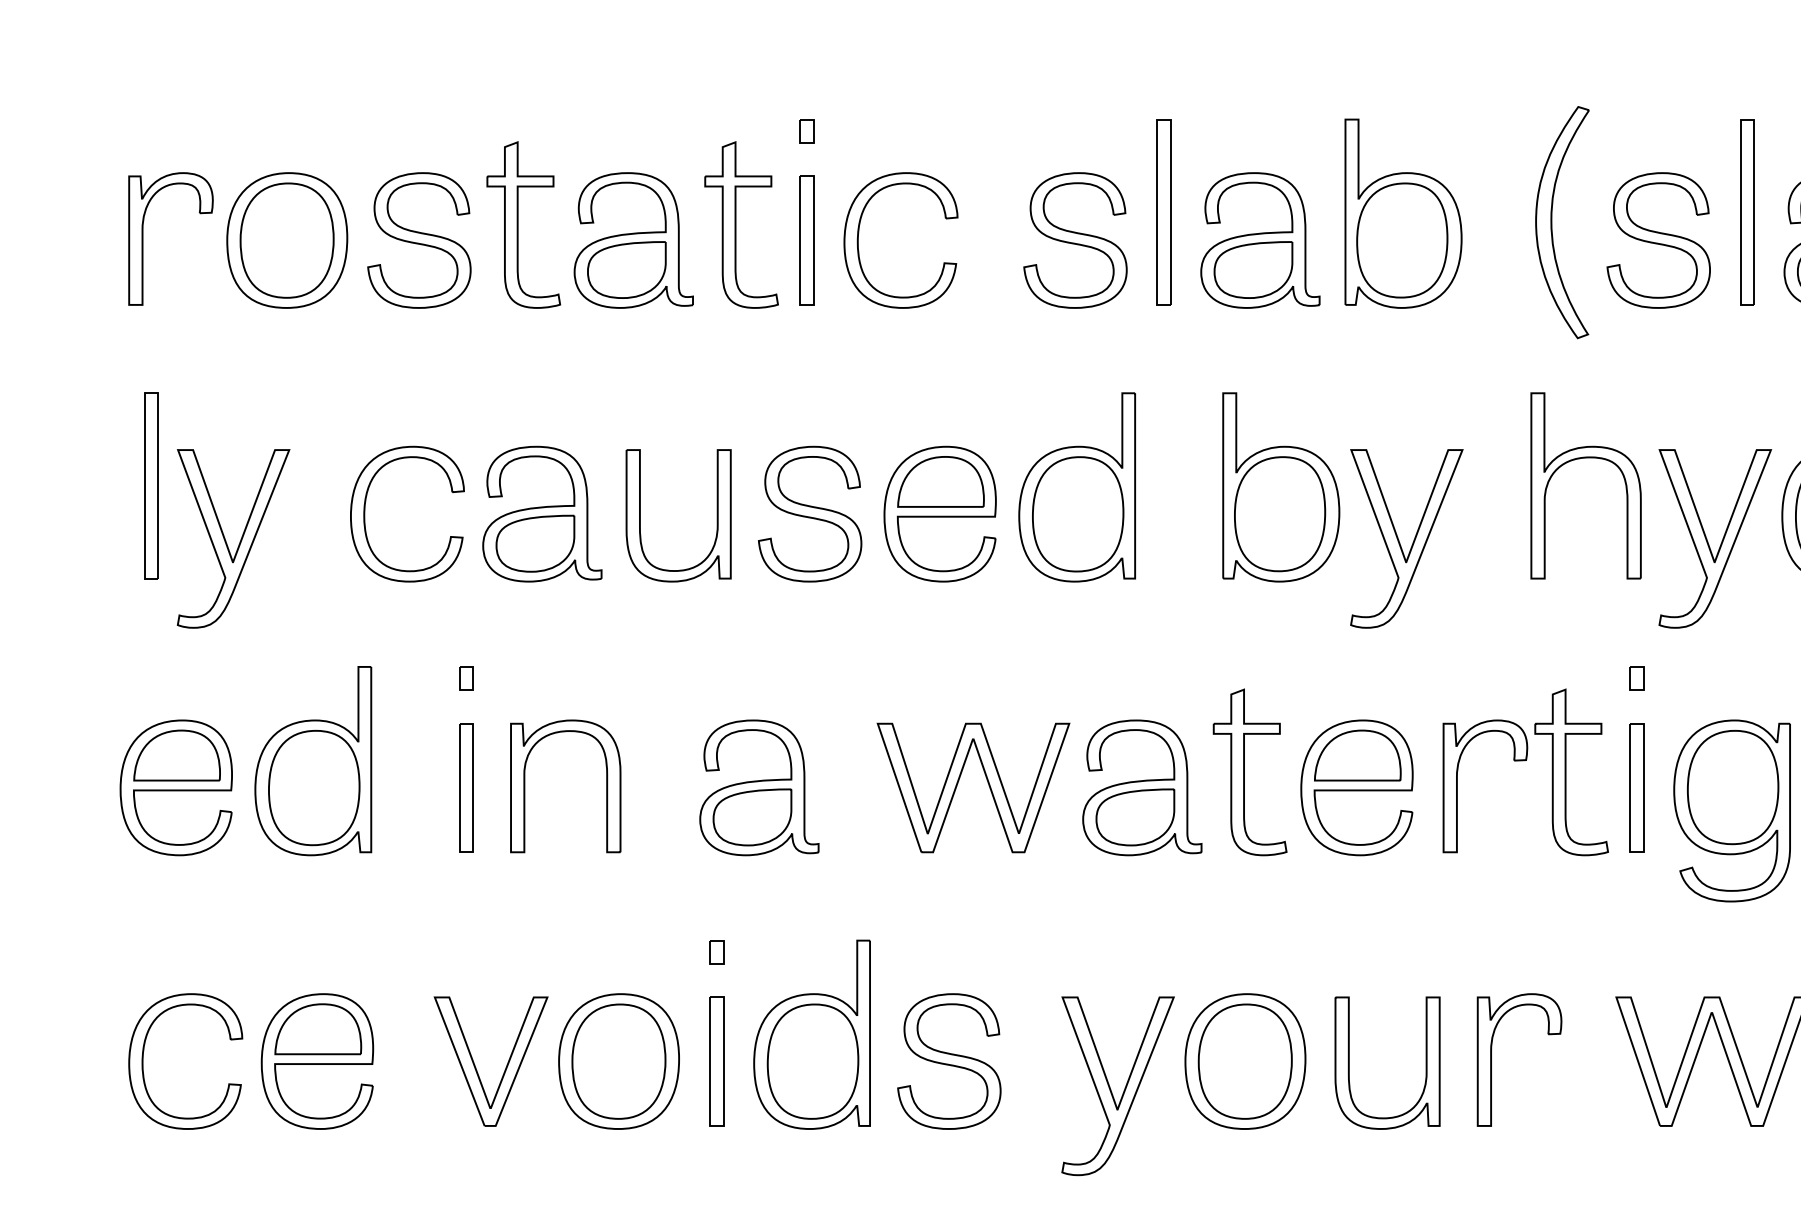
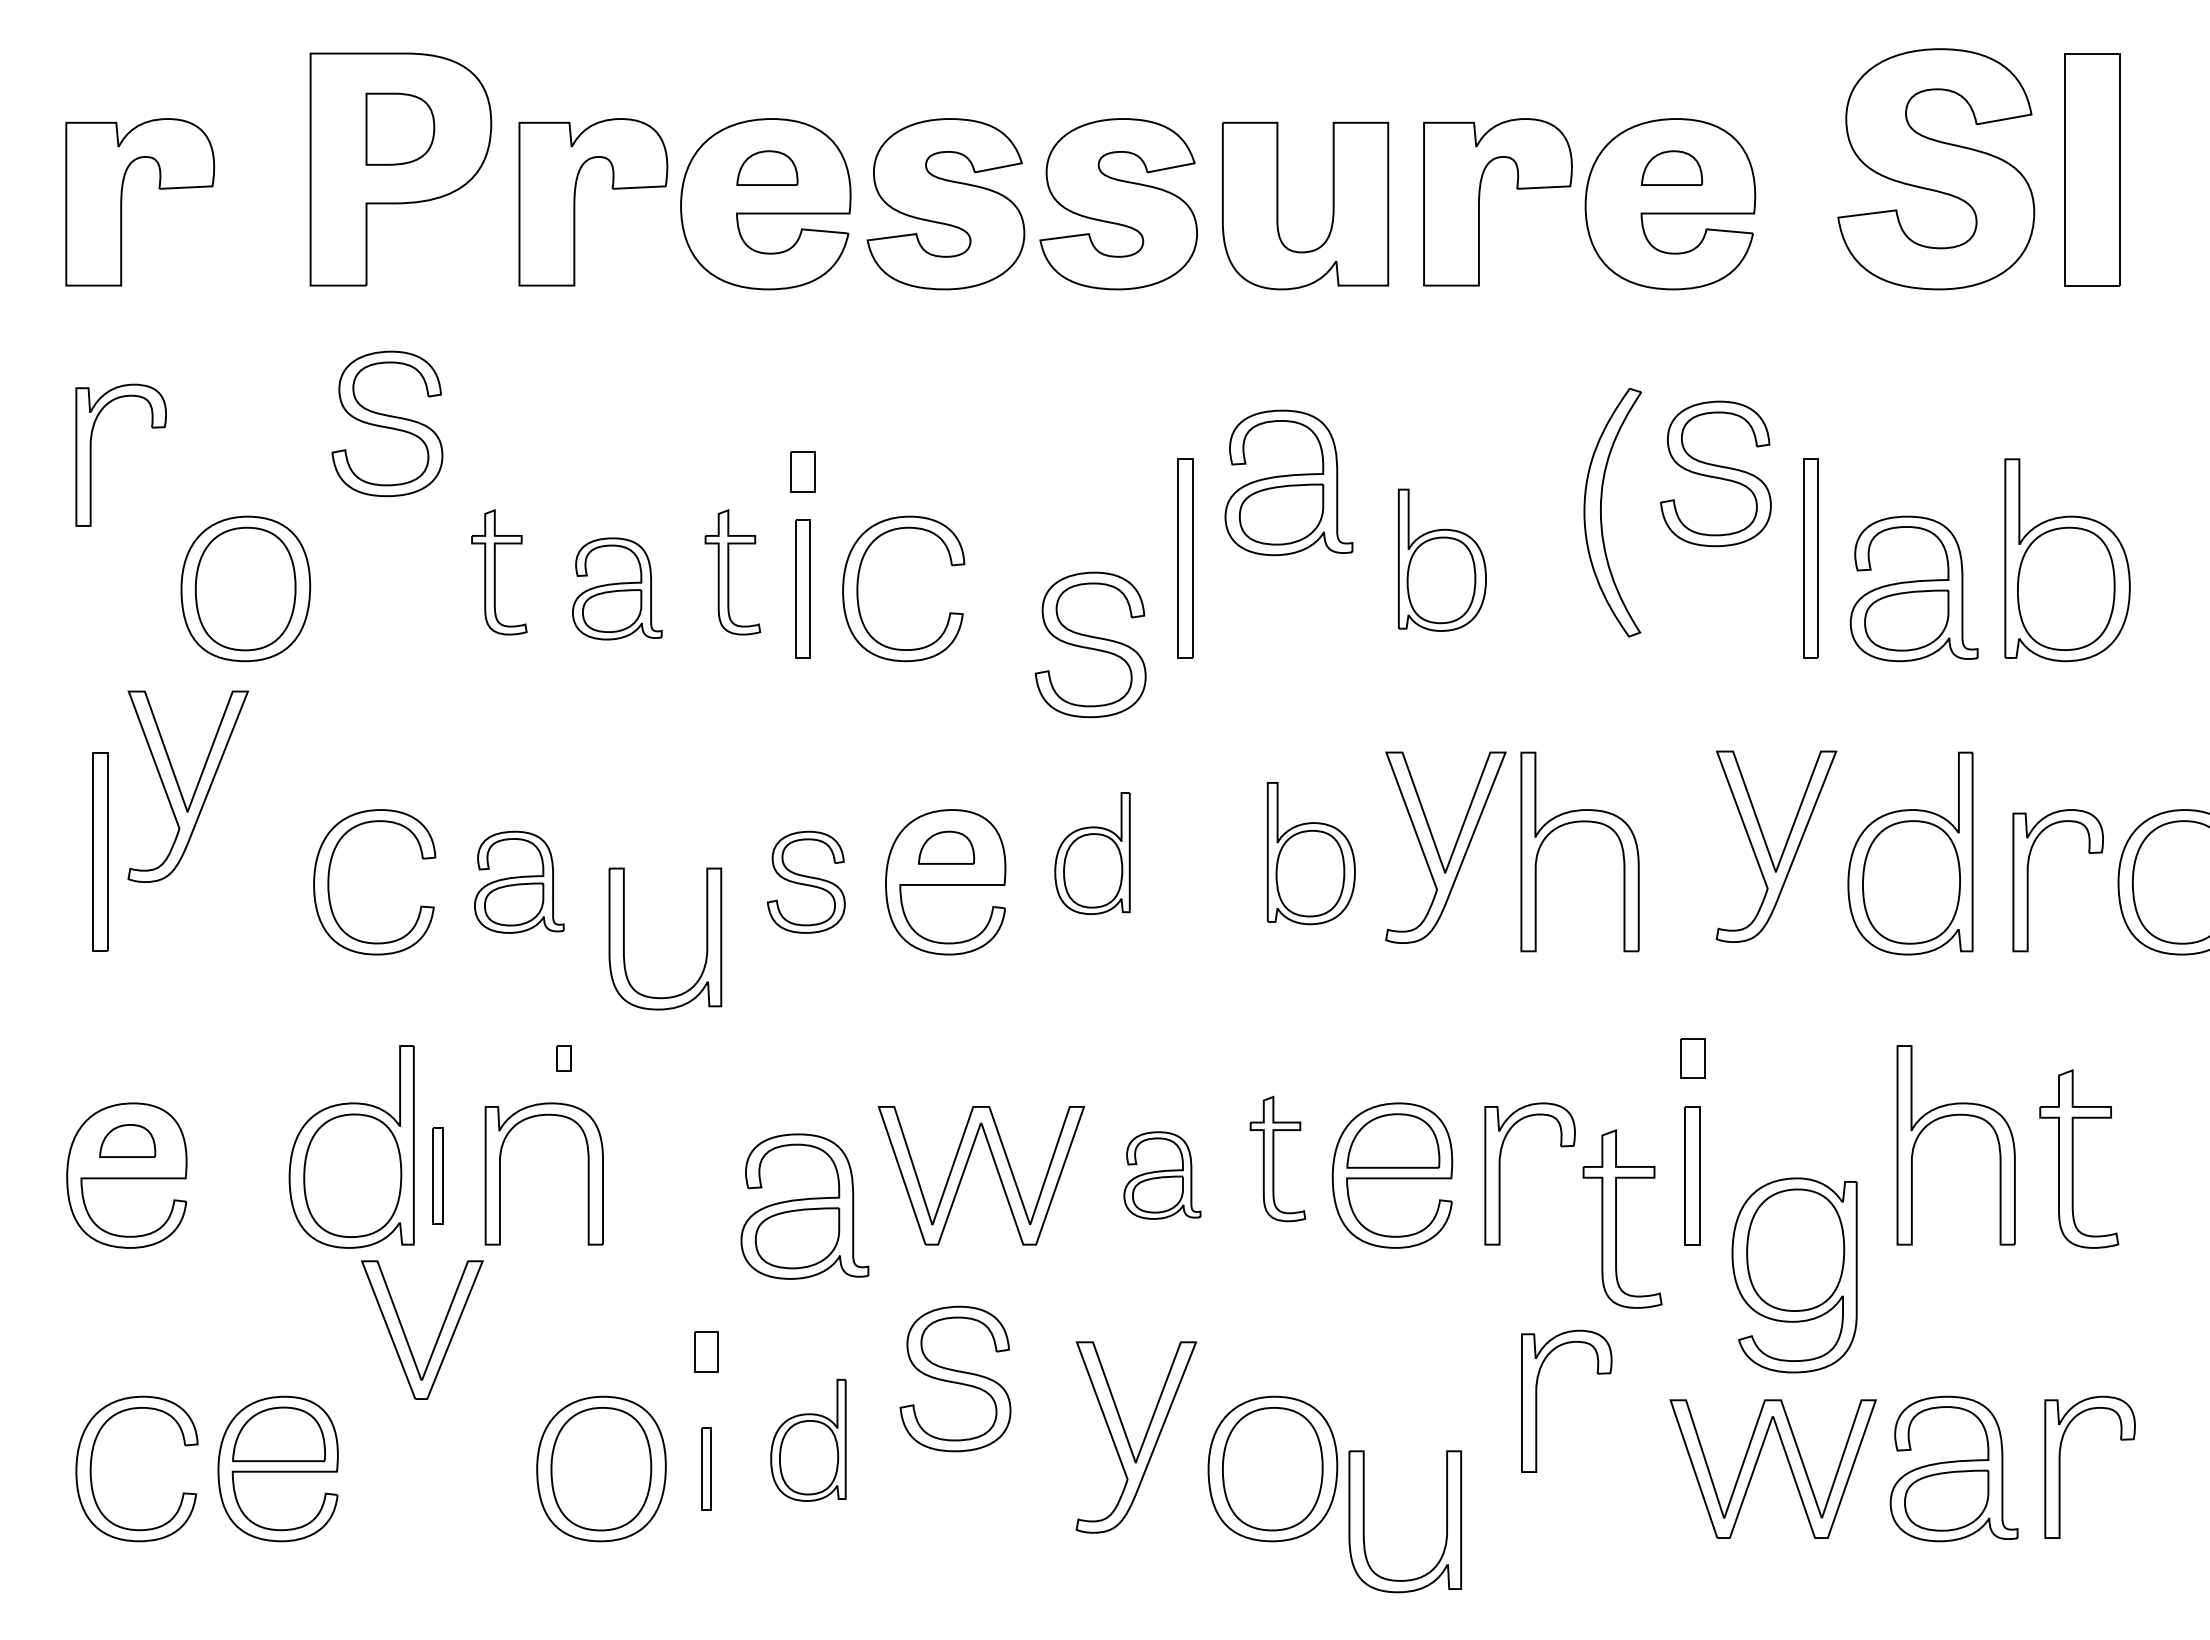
part: (806, 130) -> (802, 471), size x1.6
part: (1403, 214) -> (1442, 560), size x0.7
part: (1551, 222) -> (1601, 512), moved
part: (523, 225) -> (499, 572), size x0.7
part: (741, 225) -> (732, 572), size x0.7
part: (143, 238) -> (91, 454), moved
part: (419, 240) -> (387, 423), moved
part: (634, 240) -> (617, 588), size x0.7
part: (1075, 240) -> (1090, 644), moved
part: (1259, 240) -> (1288, 482), moved
part: (1658, 240) -> (1715, 473), moved
part: (1579, 459) -> (1573, 823), moved
part: (940, 481) -> (946, 847), size x0.6
part: (1077, 487) -> (1092, 853), size x0.6
part: (1281, 487) -> (1311, 853), size x0.7
part: (542, 514) -> (519, 882), size x0.7
part: (810, 514) -> (806, 882), size x0.7
part: (640, 515) -> (624, 938), moved
part: (226, 540) -> (180, 788), moved
part: (1721, 540) -> (1783, 848), moved
part: (1399, 541) -> (1438, 850), moved
part: (466, 678) -> (563, 1058), moved
part: (1636, 678) -> (1692, 1058), size x1.6
part: (176, 755) -> (127, 1140), size x0.6
part: (313, 760) -> (351, 1146), moved
part: (1249, 771) -> (1277, 1158), size x0.7
part: (1571, 771) -> (1622, 1218), moved
part: (466, 787) -> (437, 1175), size x0.7
part: (759, 787) -> (804, 1206), moved
part: (1142, 787) -> (1162, 1175), size x0.6
part: (1732, 811) -> (1794, 1275), moved
part: (717, 951) -> (706, 1351), size x1.6
part: (812, 1034) -> (808, 1440), size x0.6
part: (1492, 1059) -> (1537, 1400), moved
part: (717, 1061) -> (706, 1468), size x0.6
part: (949, 1061) -> (955, 1378), moved
part: (1349, 1062) -> (1364, 1521), moved
part: (475, 1064) -> (405, 1333), moved
part: (1124, 1087) -> (1143, 1438), moved

